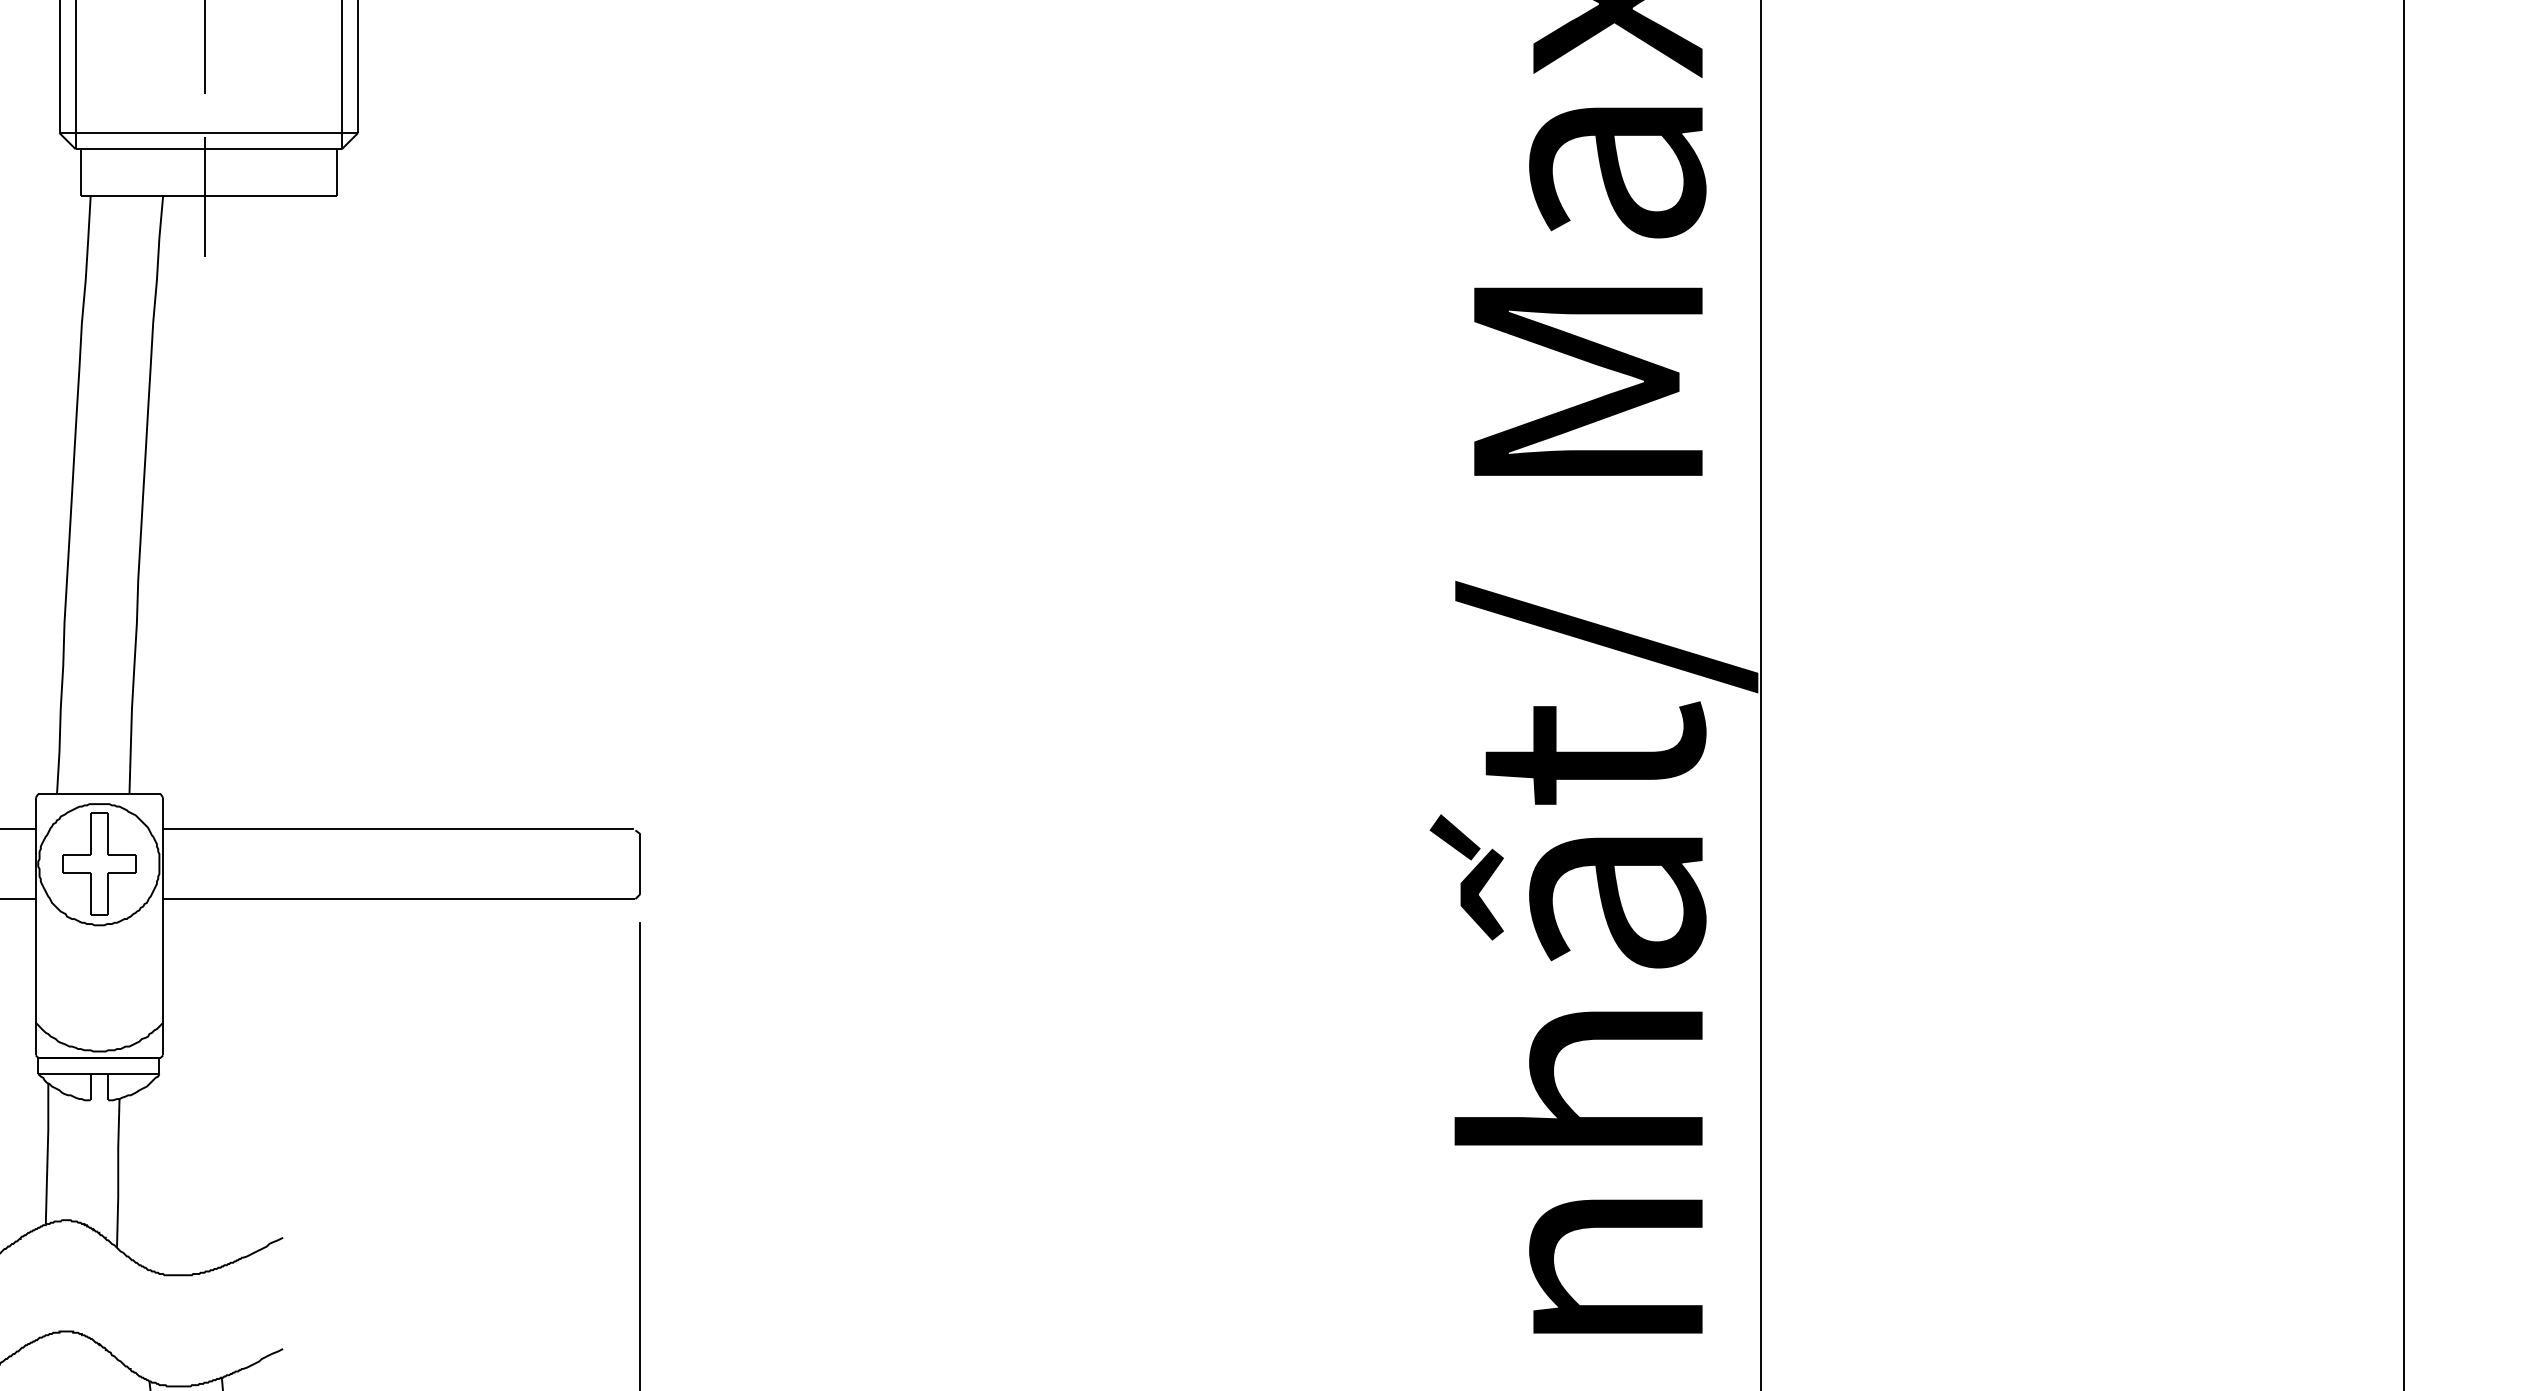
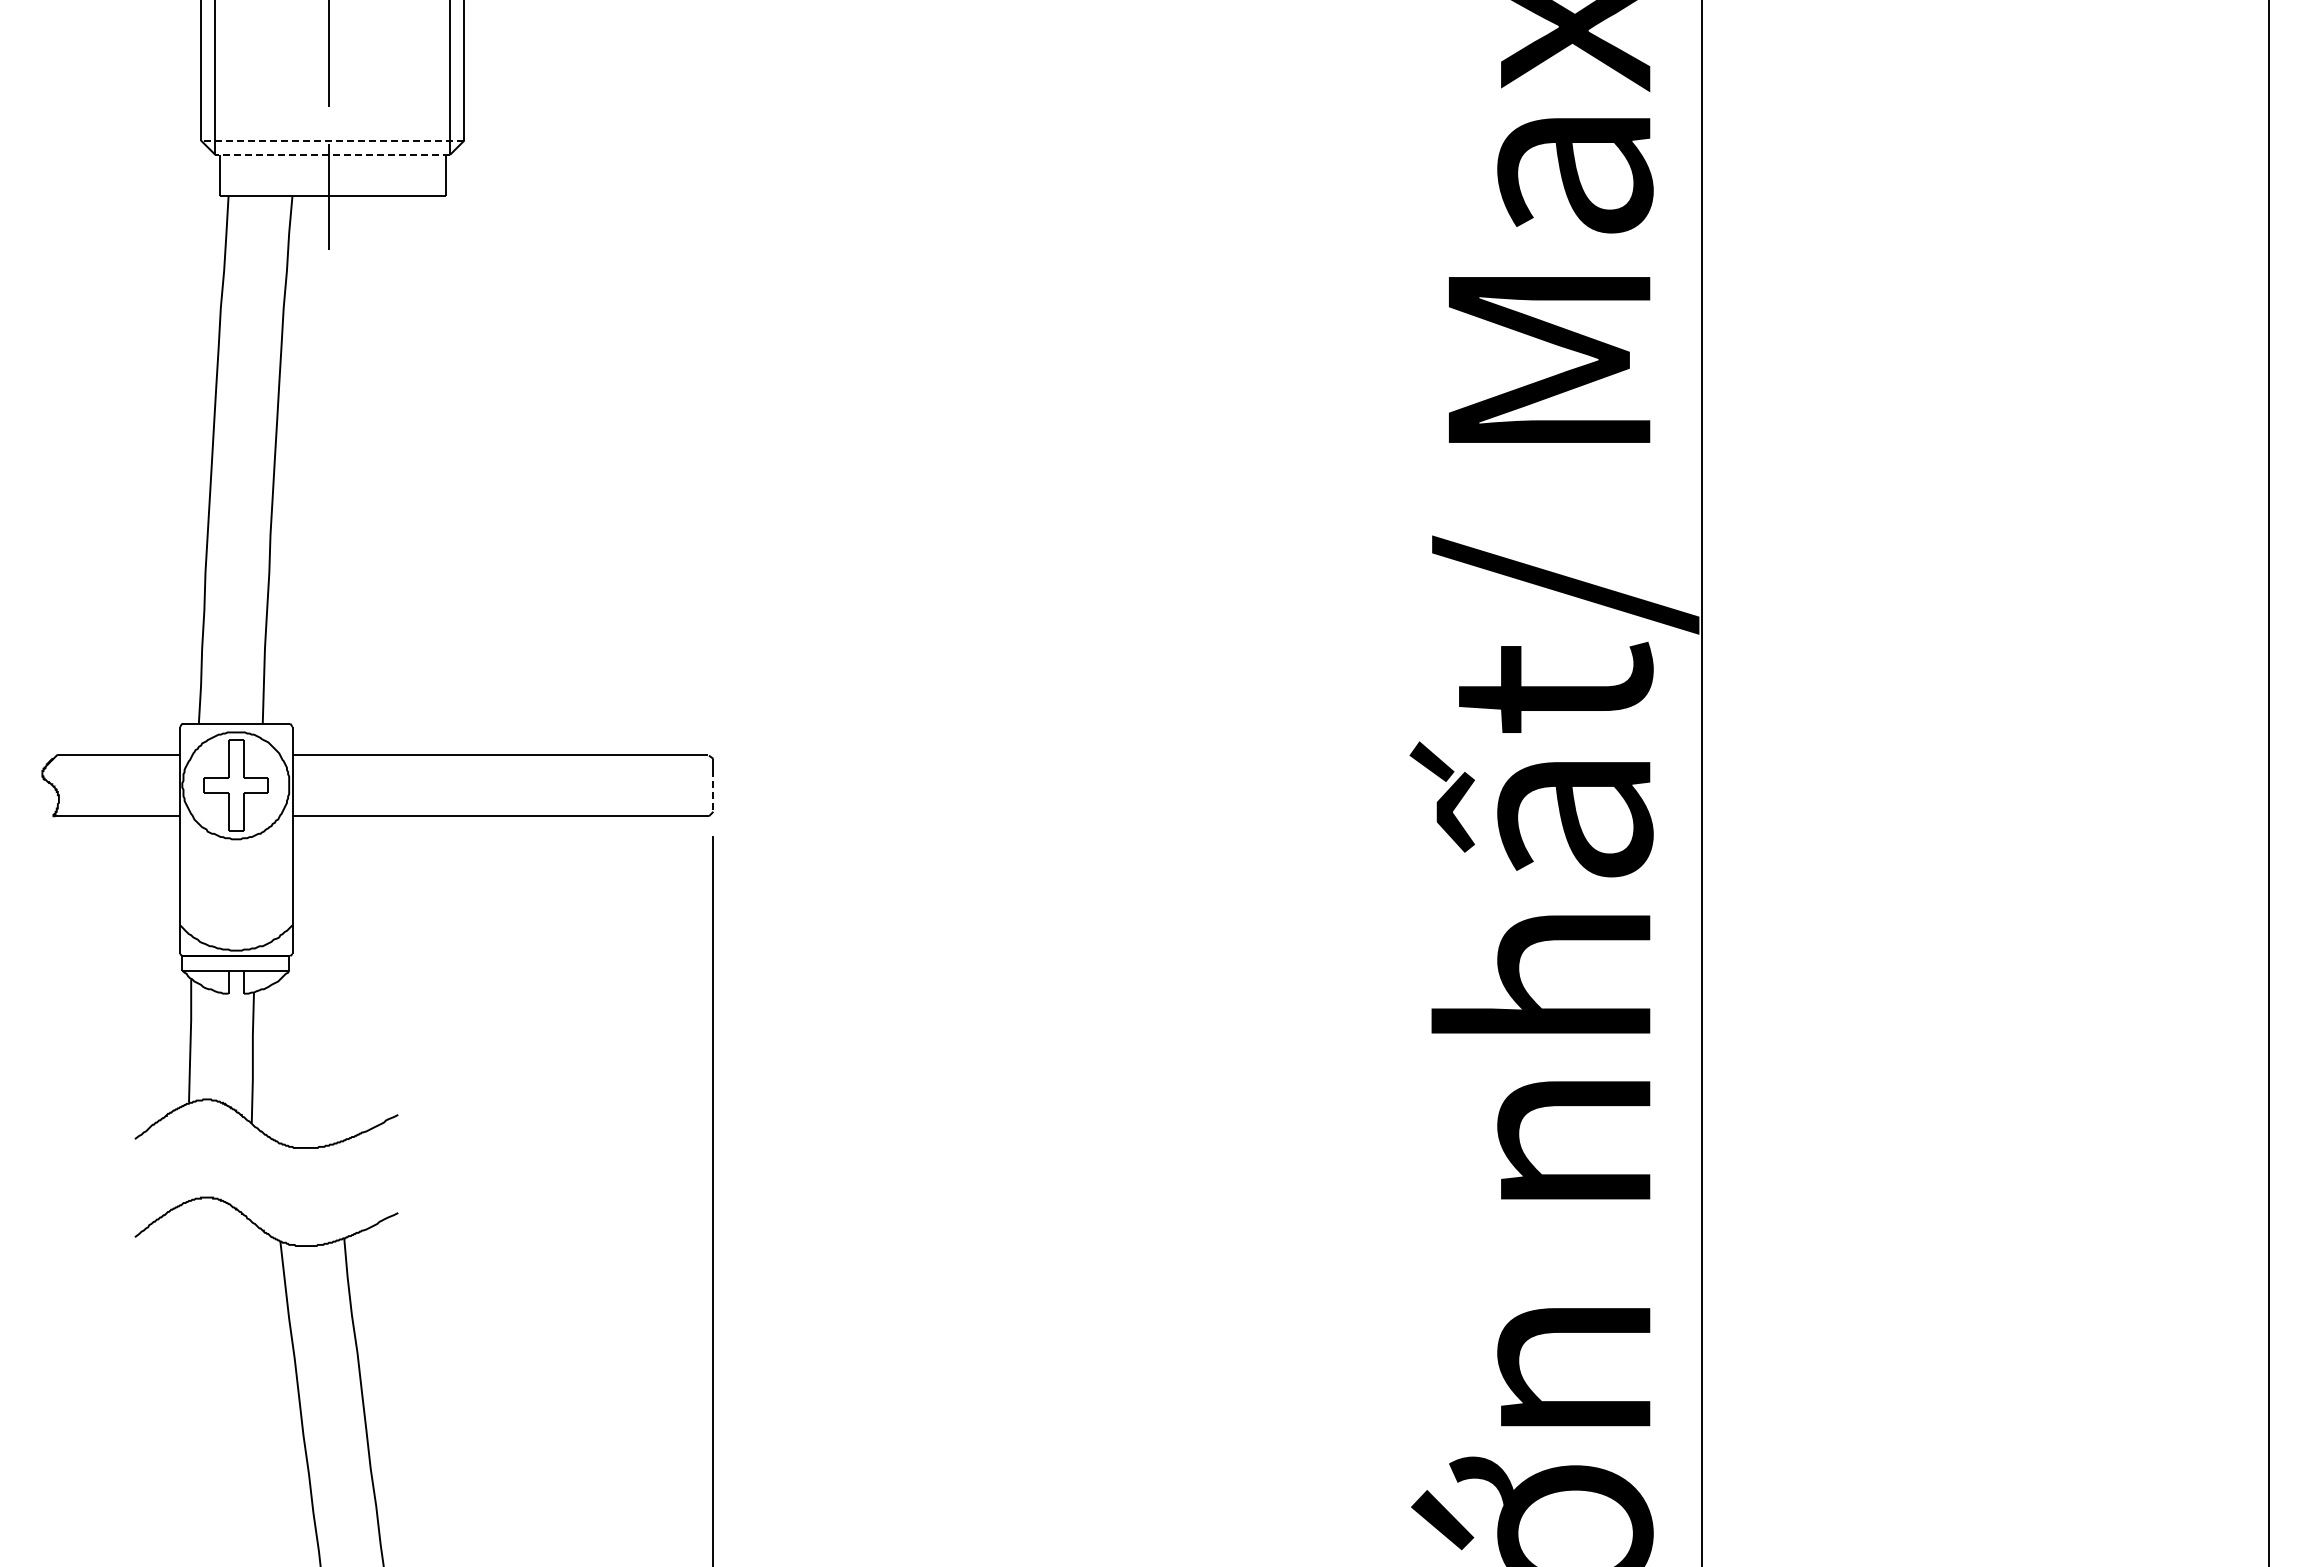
line: (208, 132) -> (332, 140), solid -> dashed
line: (208, 148) -> (332, 154), solid -> dashed
line: (640, 869) -> (713, 790), solid -> dashed

